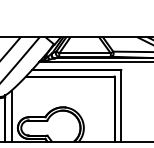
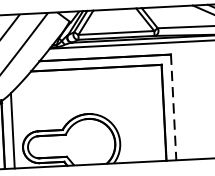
line: (121, 105) -> (173, 106), solid -> dashed

